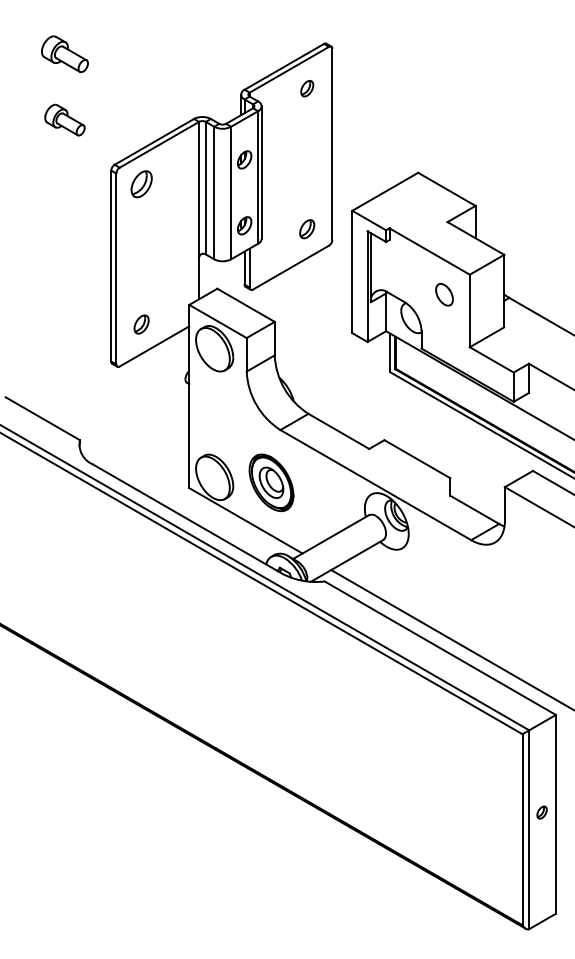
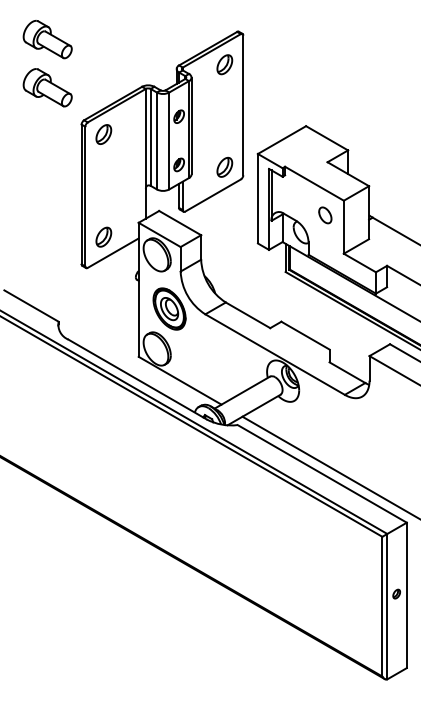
part: (64, 53) -> (47, 38), size x1.43
part: (307, 88) -> (225, 64), size x1.67
part: (64, 119) -> (47, 87), size x1.67
part: (307, 229) -> (225, 167), size x1.43
part: (141, 324) -> (103, 237), size x1.43
part: (271, 482) -> (169, 308), moved

